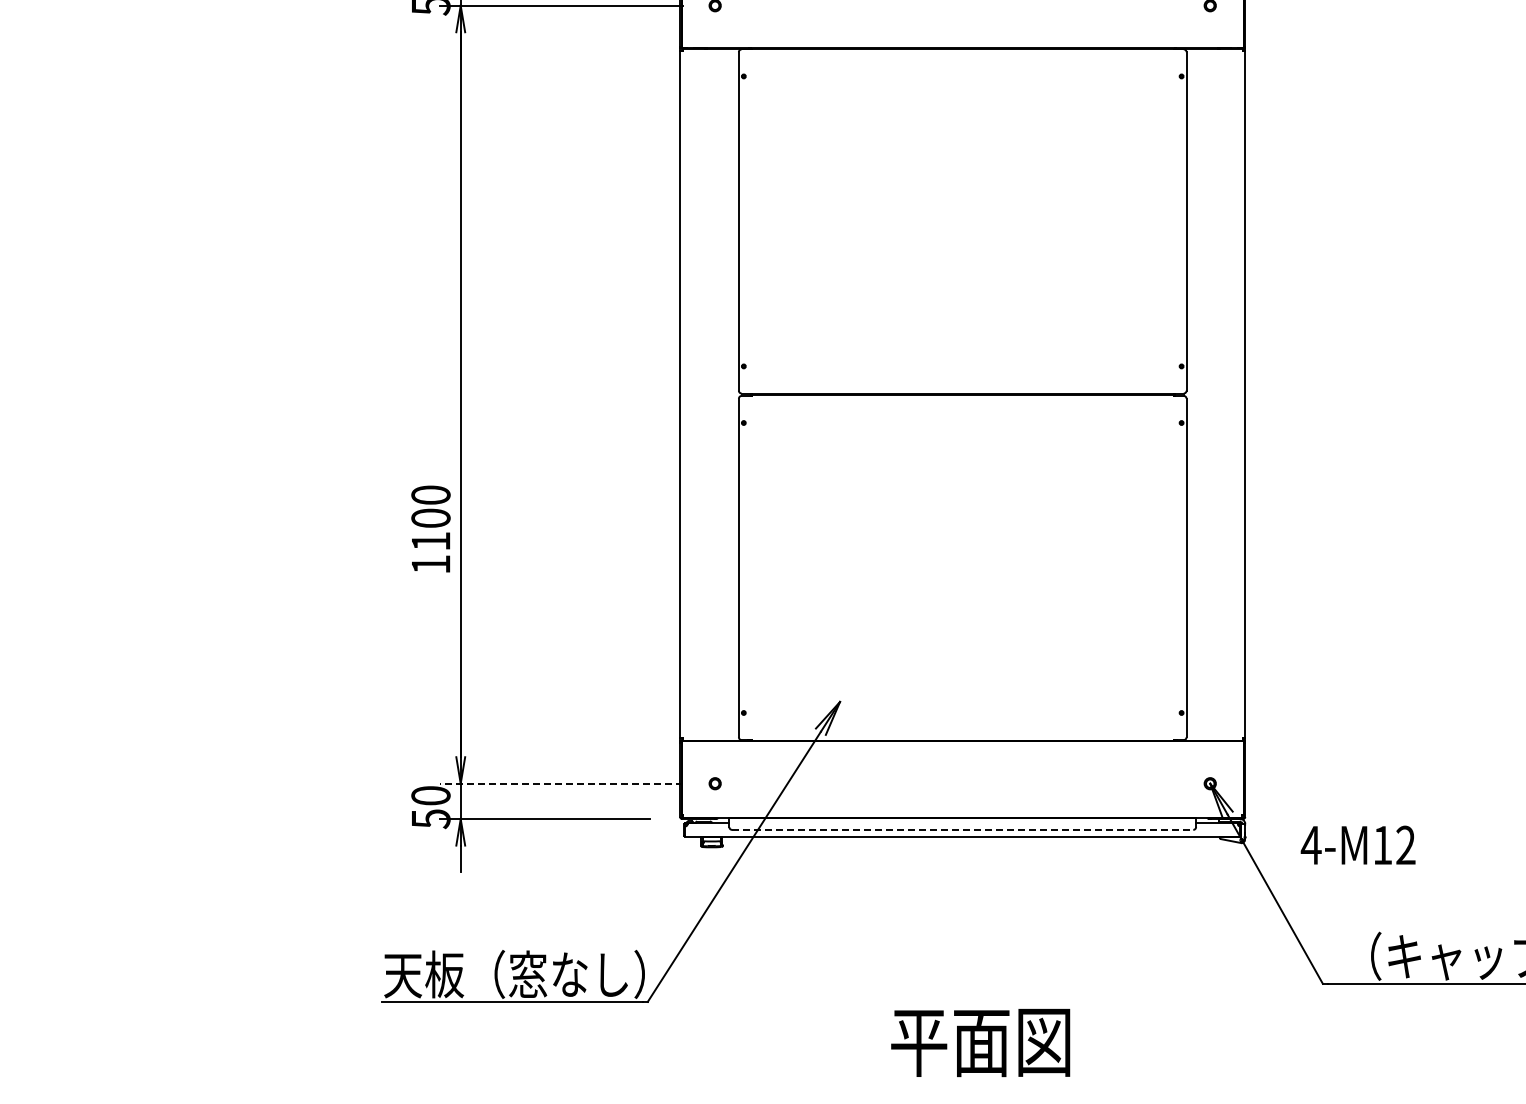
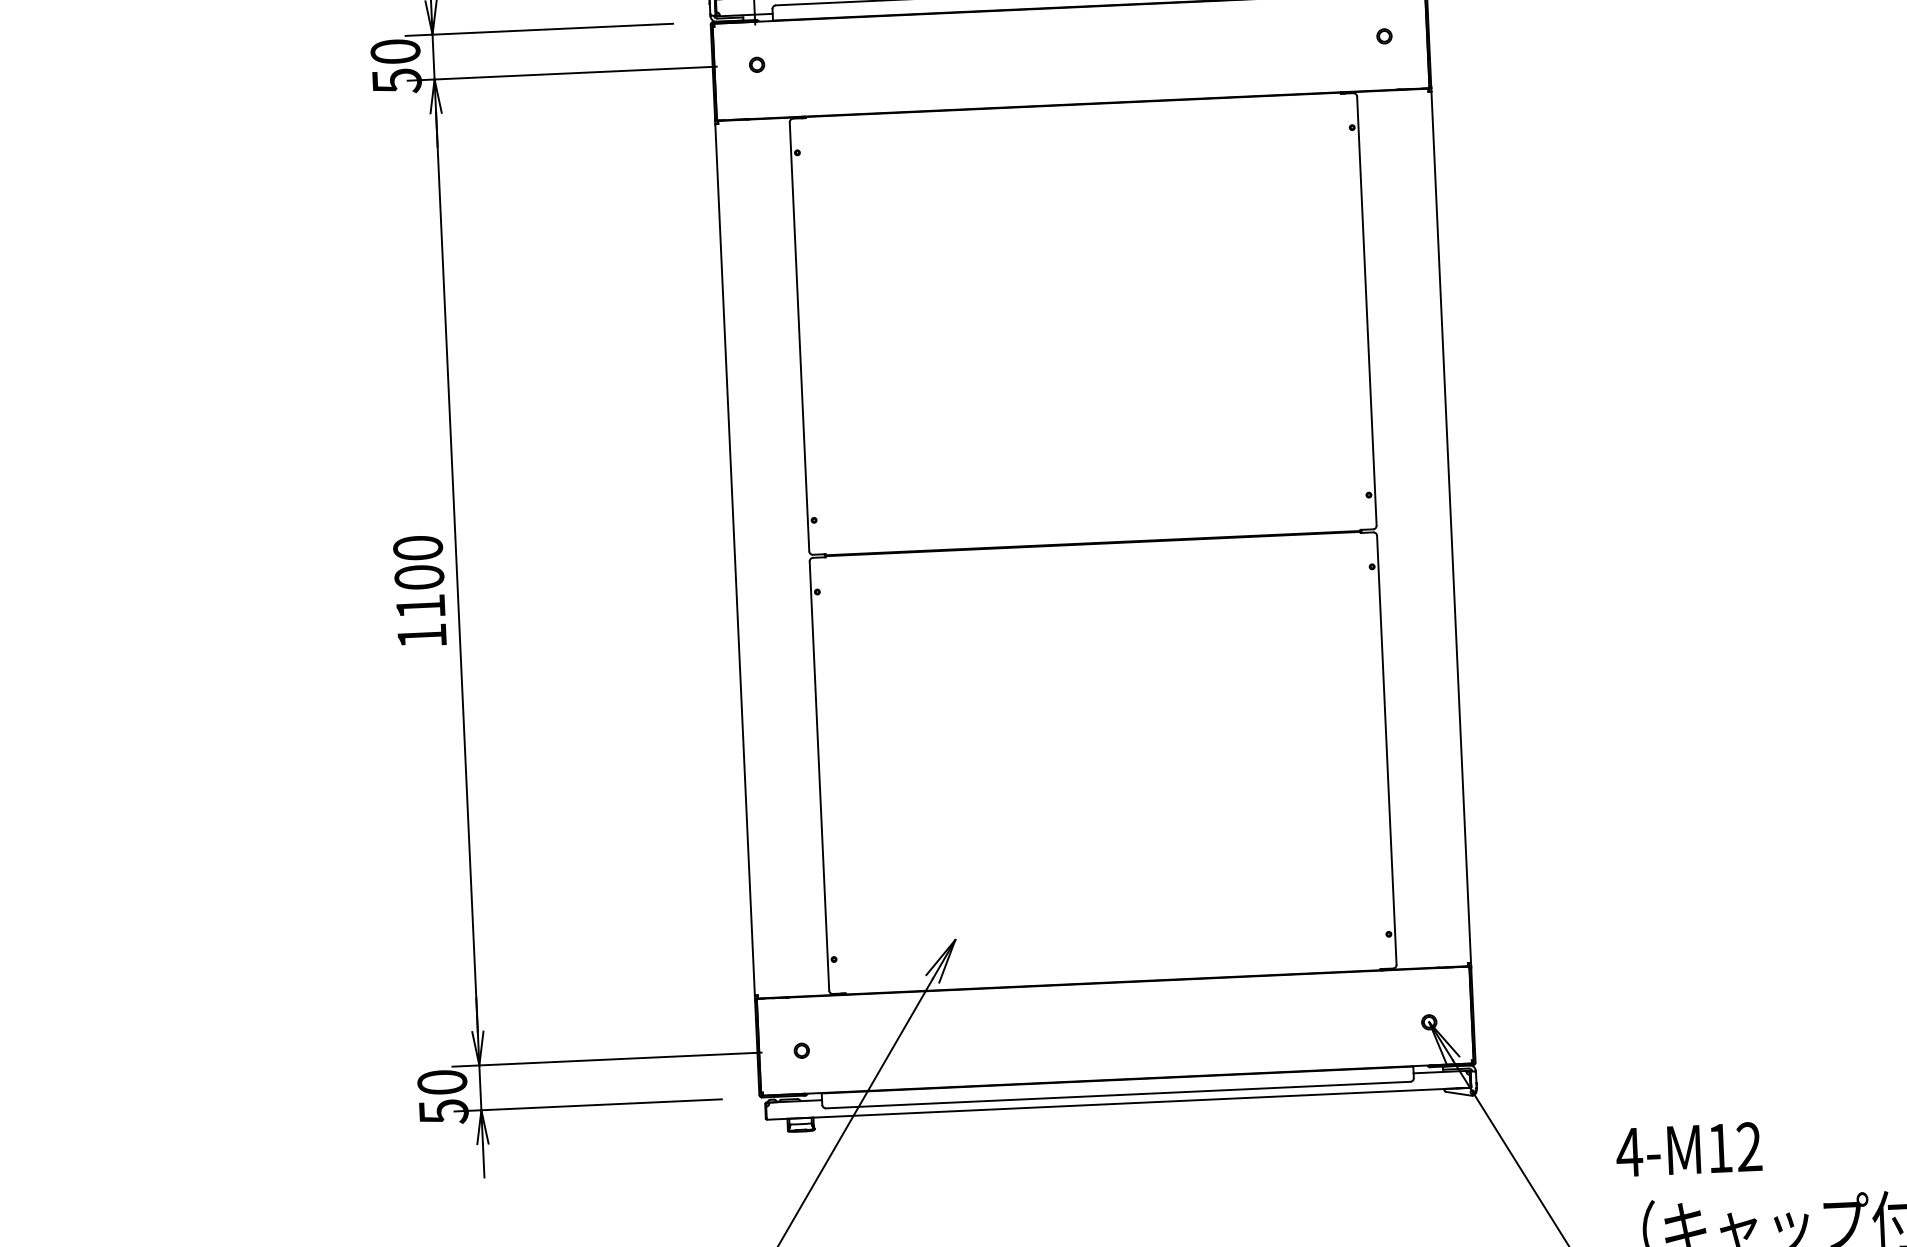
text: (430, 528) -> (419, 590), moved
line: (561, 783) -> (607, 1059), dashed -> solid
line: (962, 829) -> (1117, 1094), dashed -> solid
text: (1357, 844) -> (1688, 1148), moved

